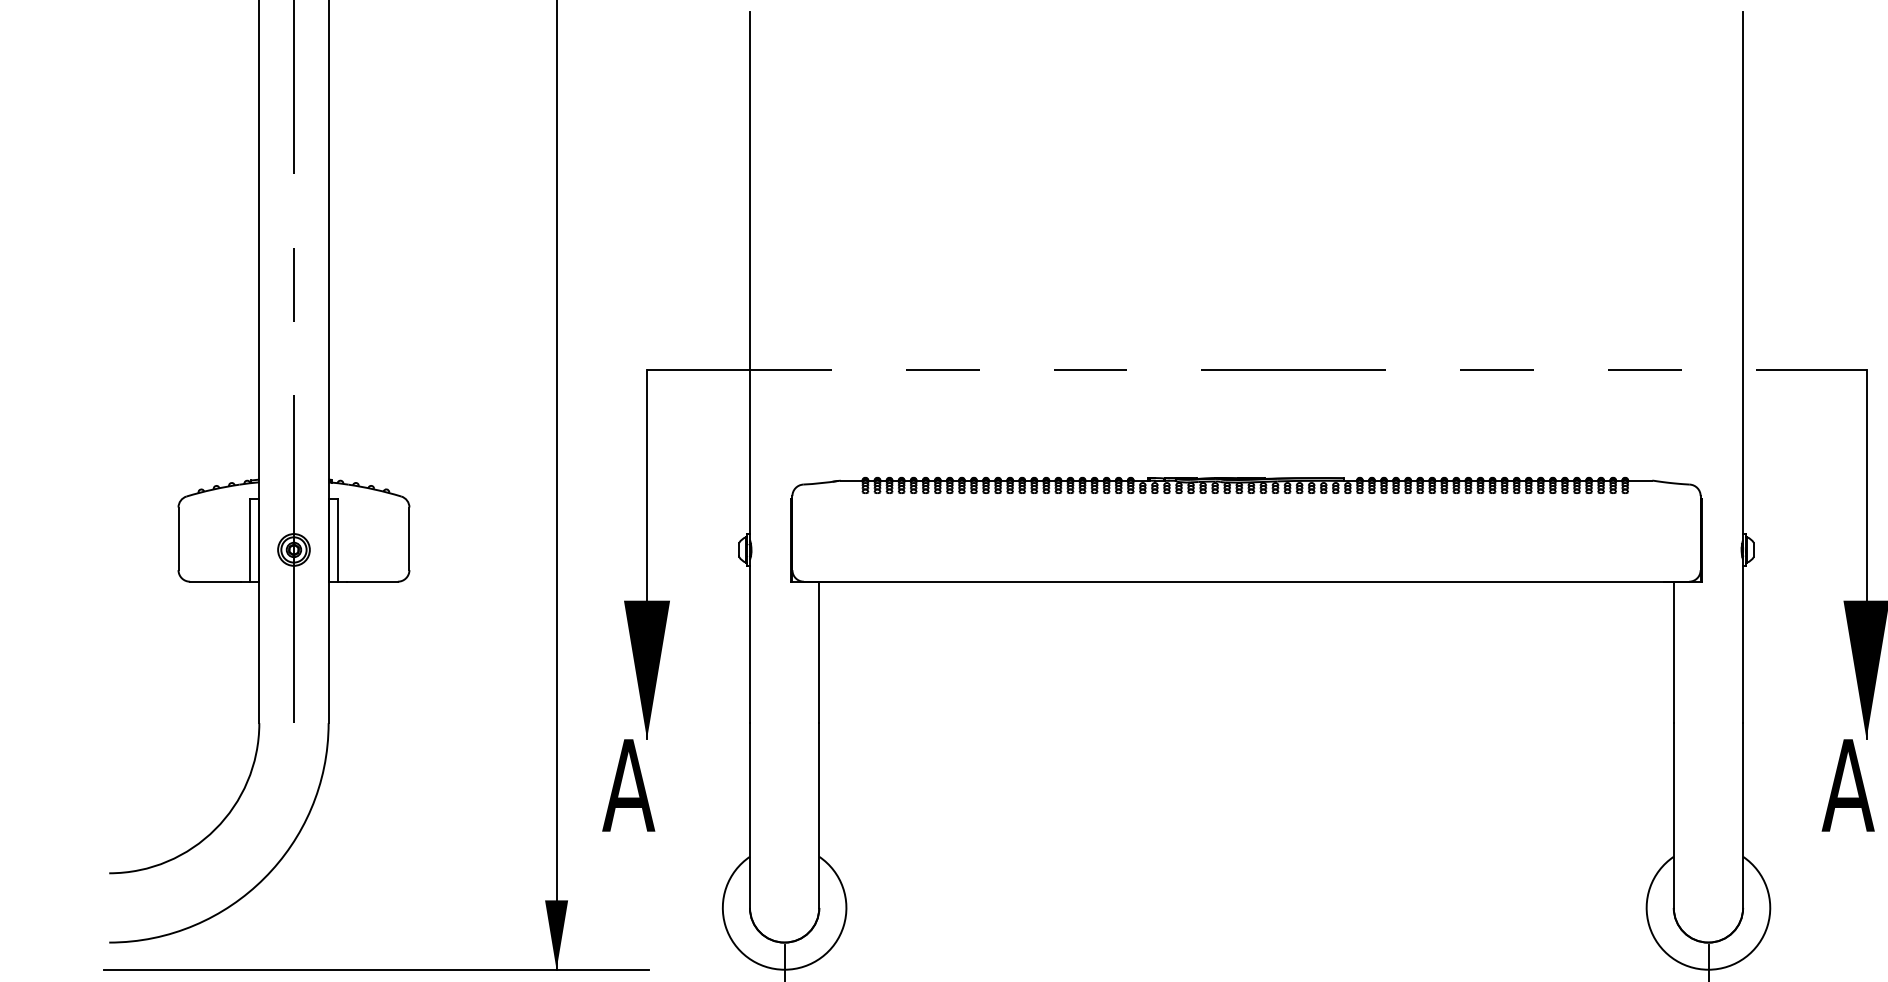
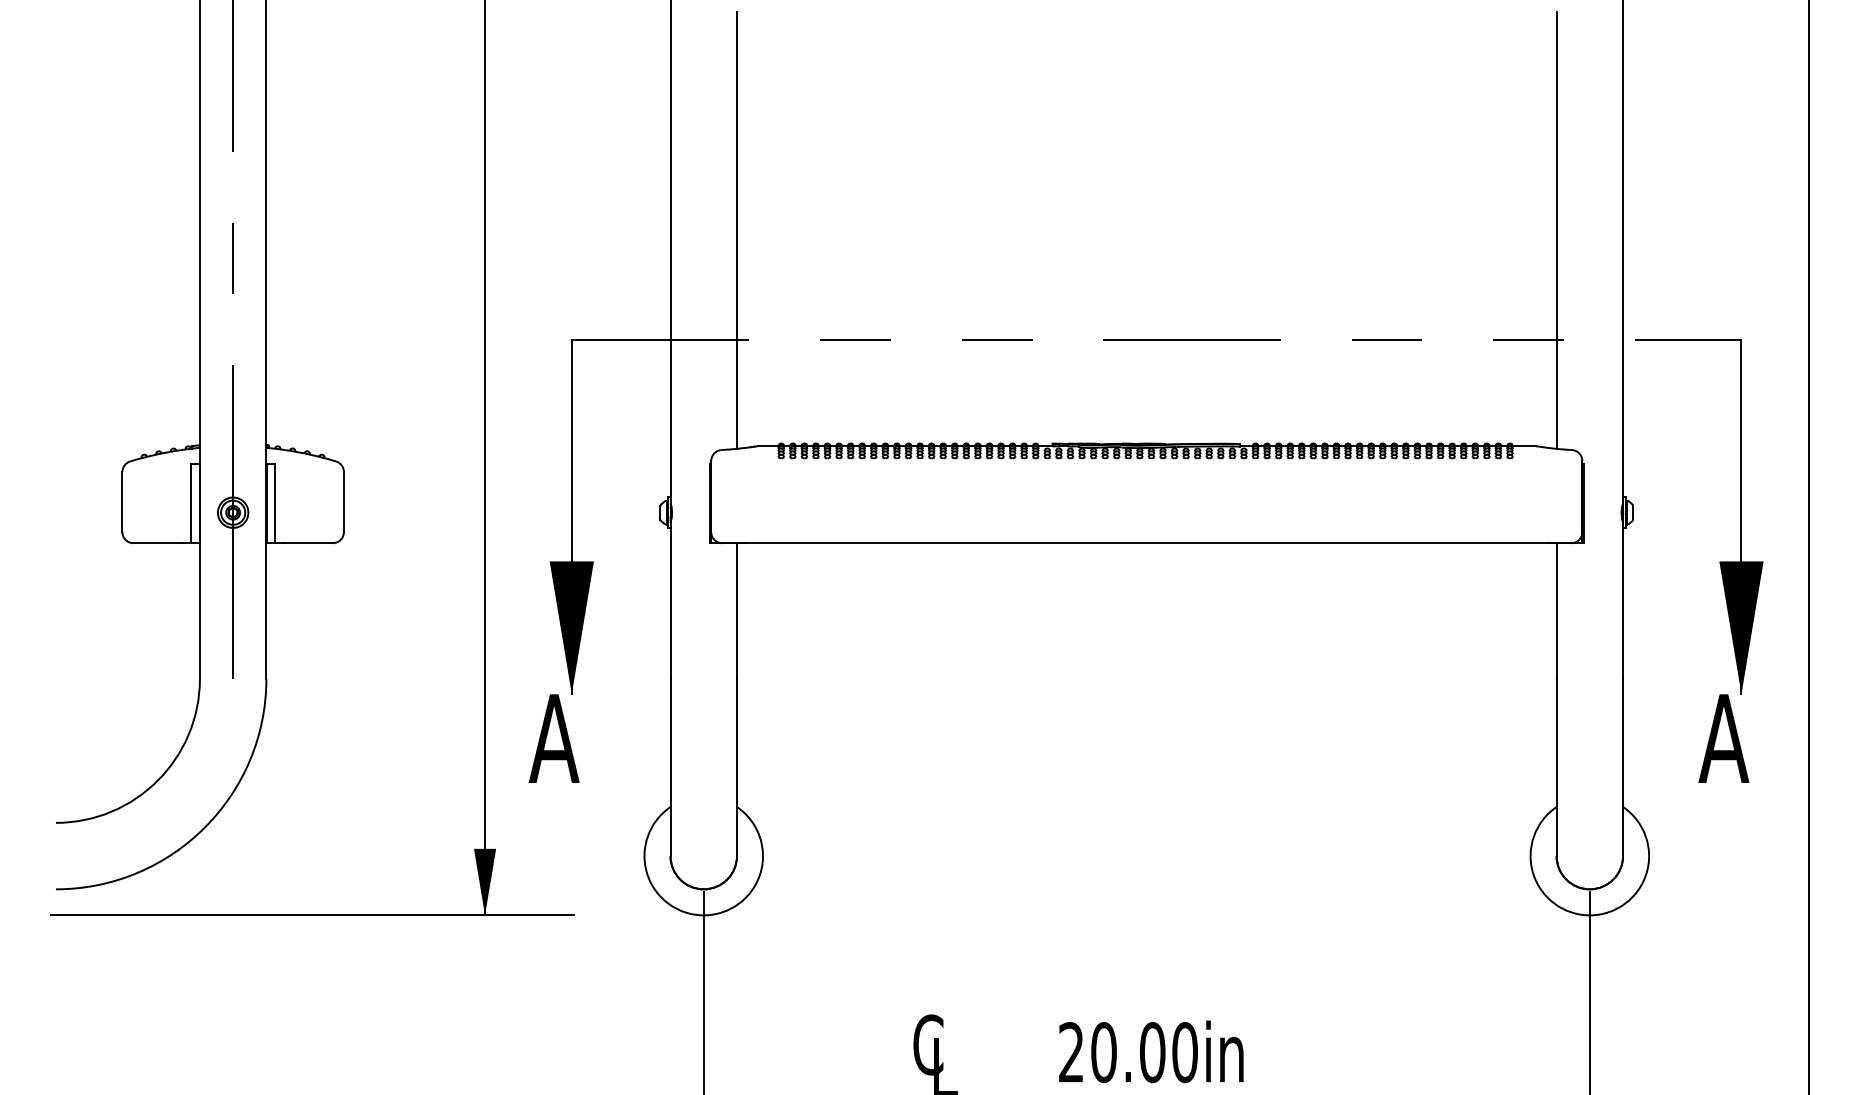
line: (818, 254) -> (736, 229), added
line: (1673, 254) -> (1556, 229), added

